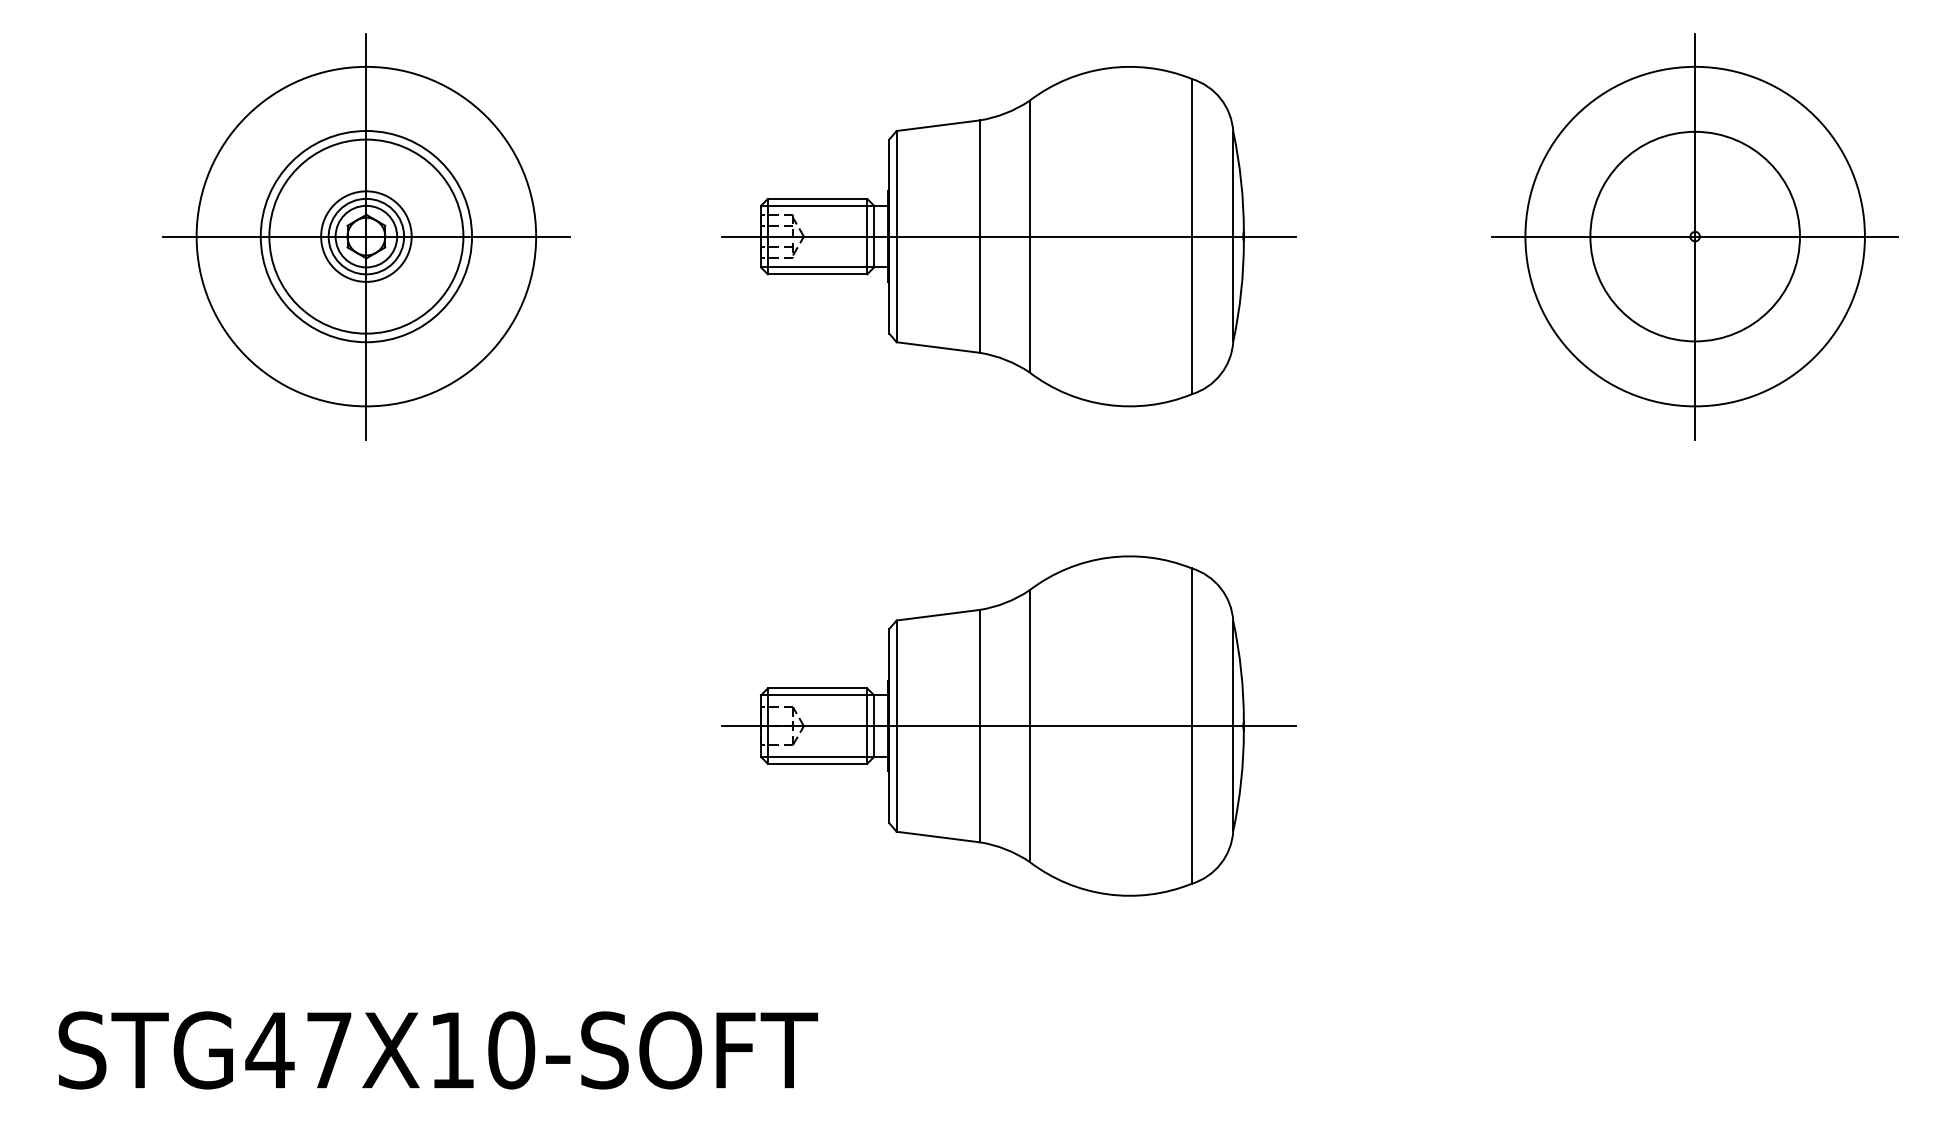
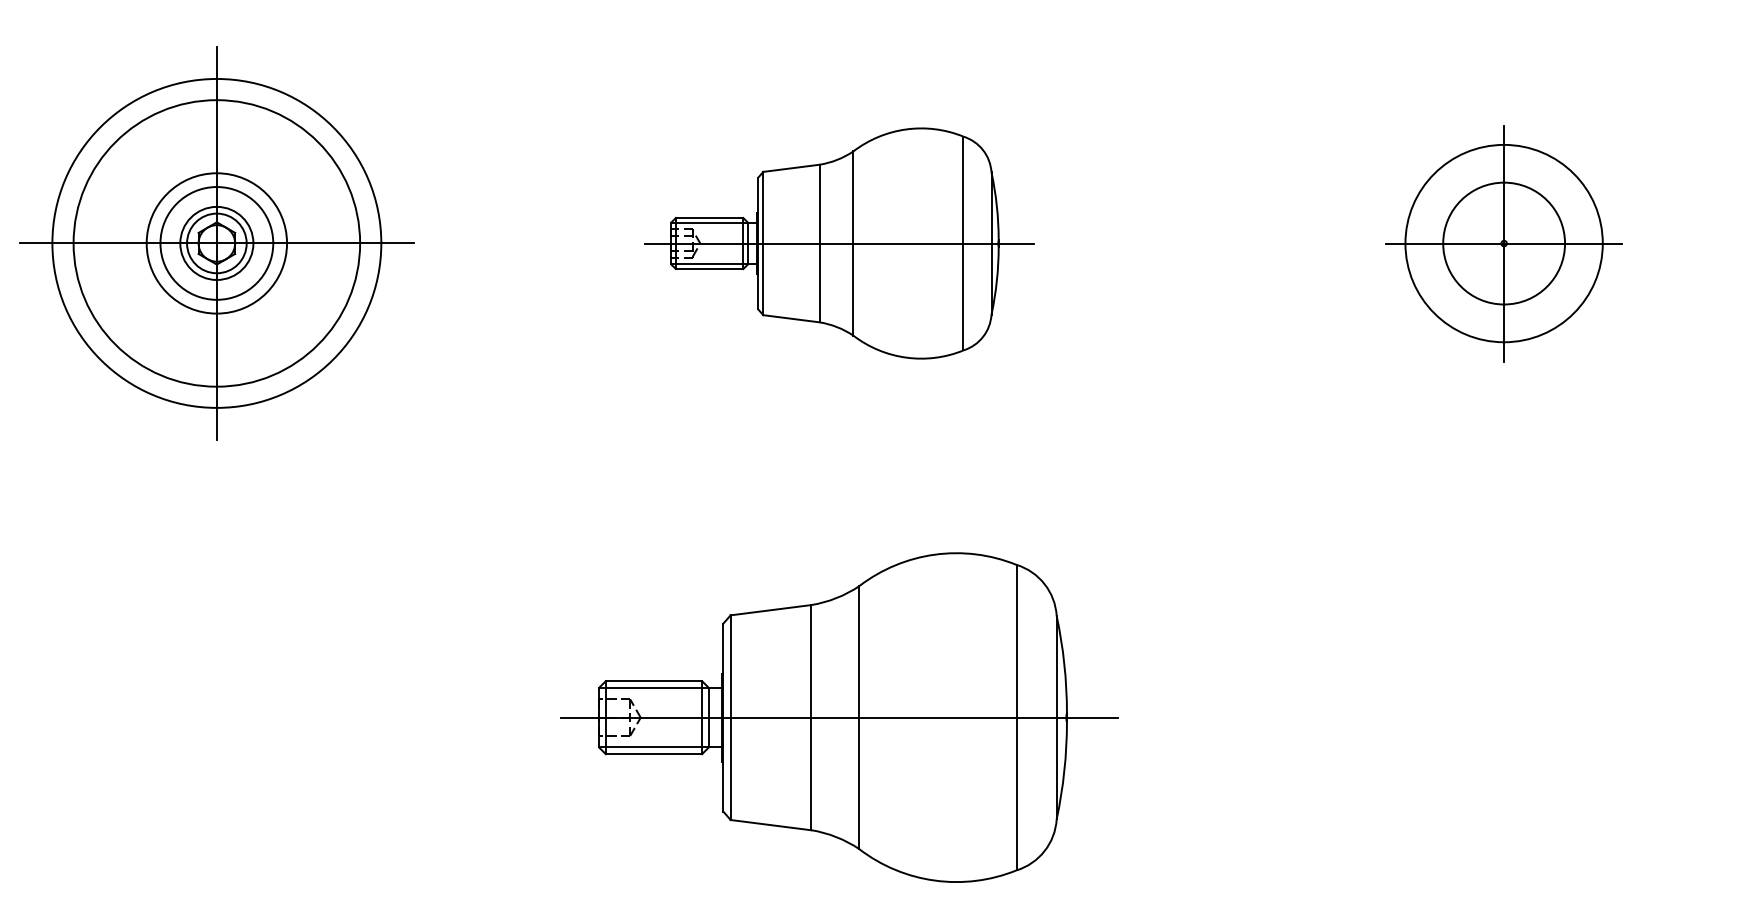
circle: (366, 236) -> (216, 243), size x0.6
circle: (366, 236) -> (216, 243), size x1.4
circle: (366, 236) -> (216, 243), size x1.6
part: (1008, 236) -> (838, 243), size x0.7
part: (1694, 236) -> (1503, 243), size x0.6

